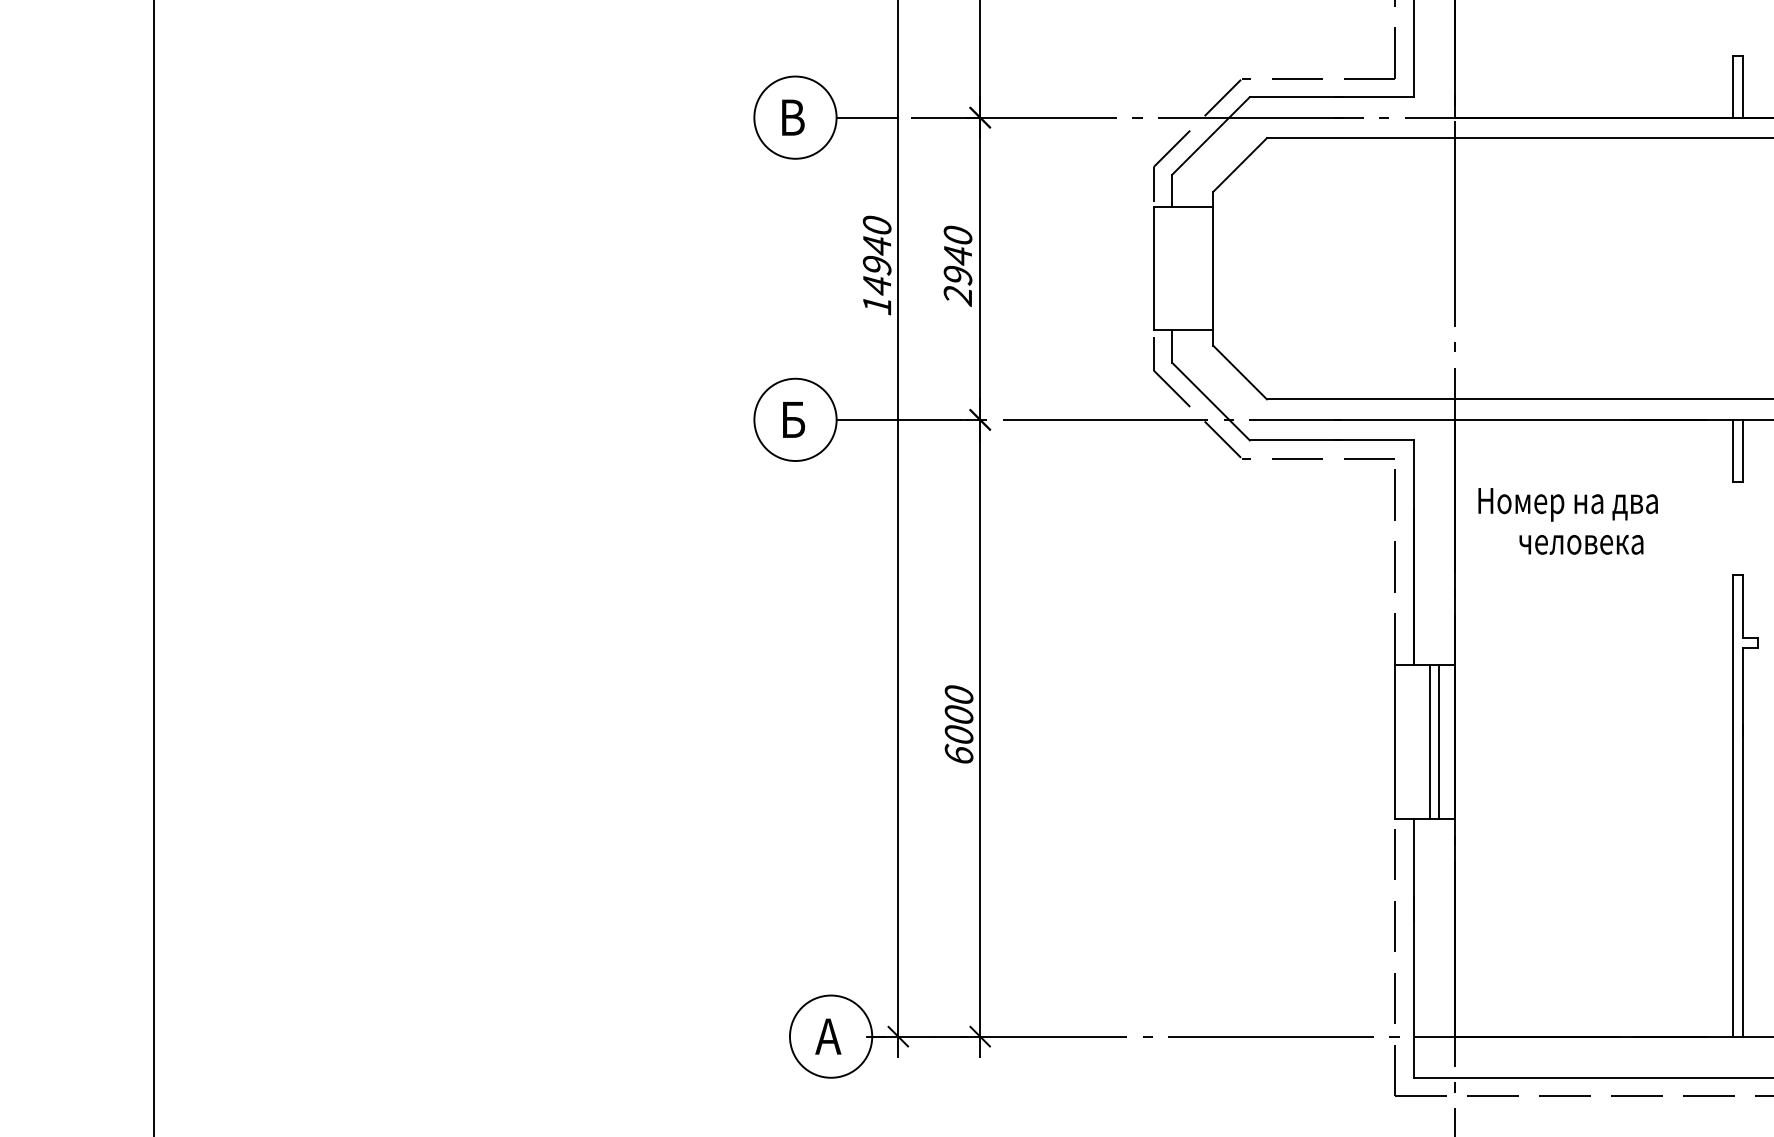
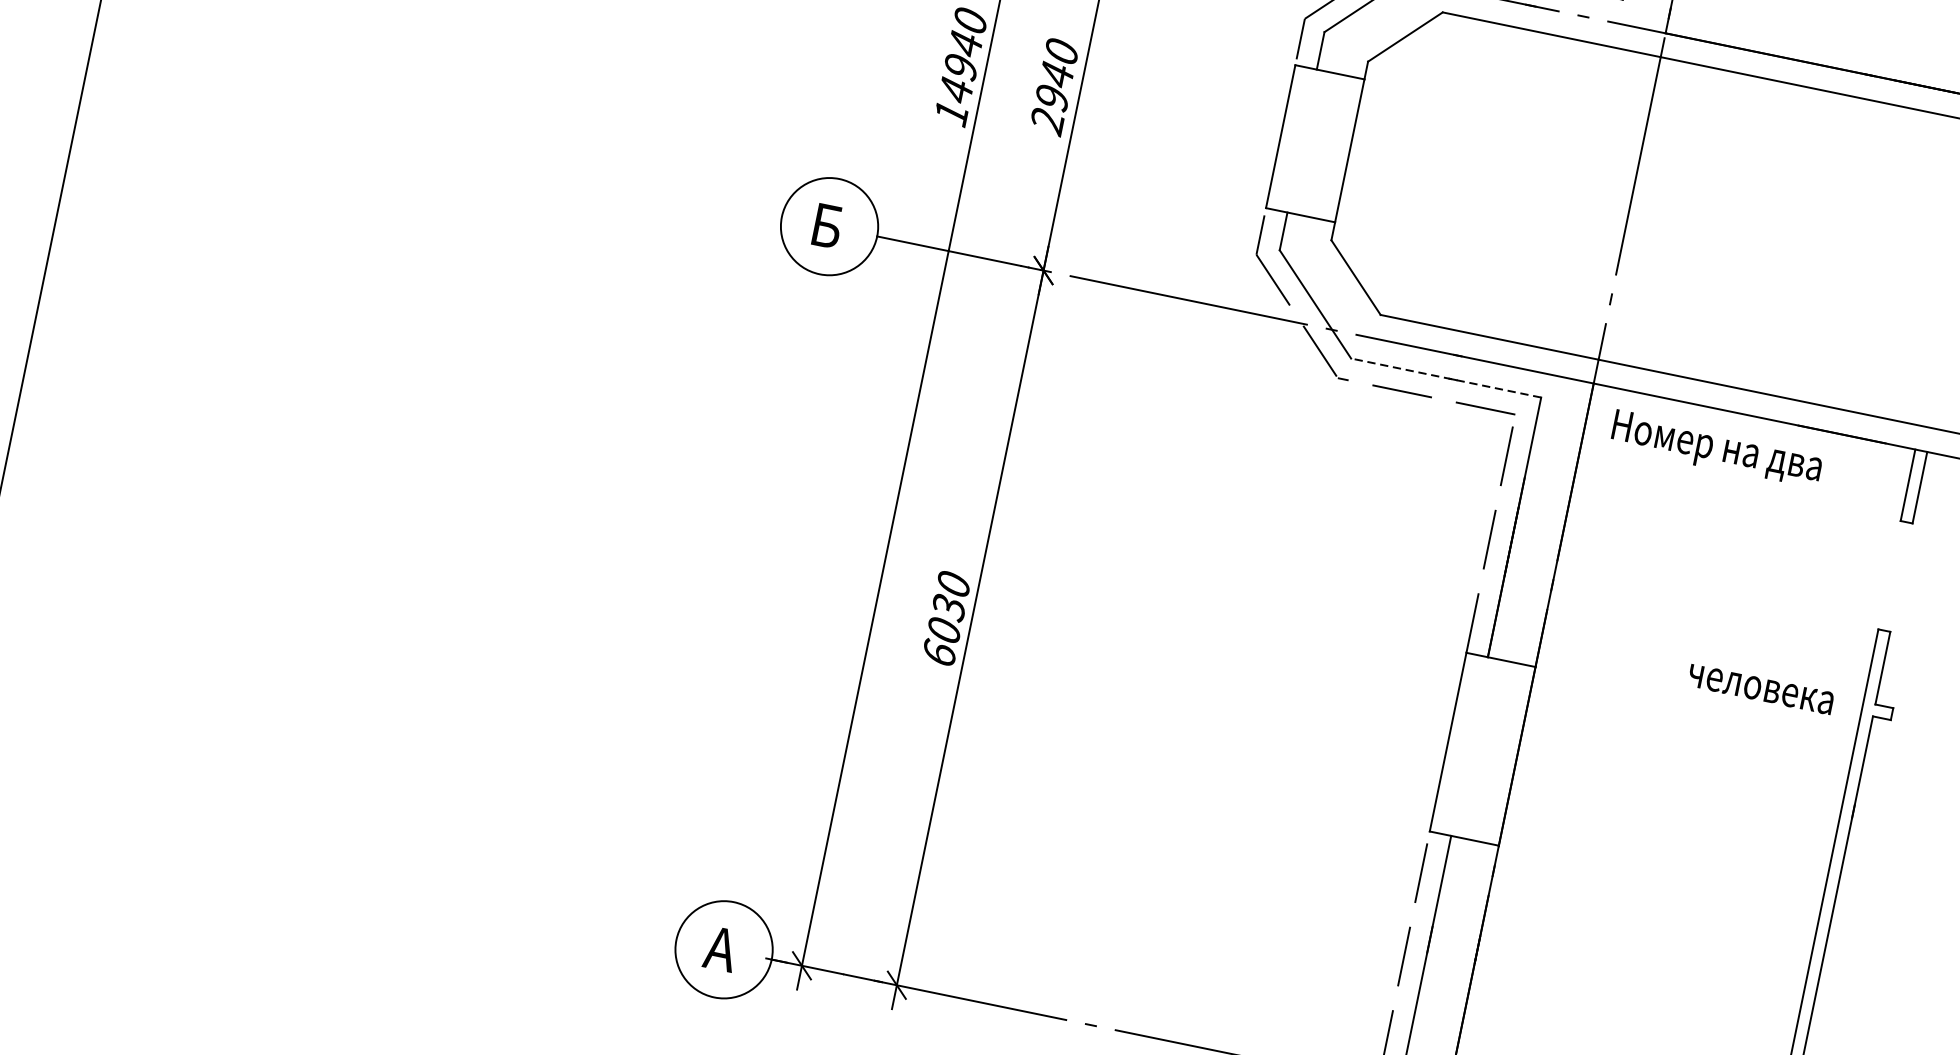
line: (1331, 440) -> (1445, 378), solid -> dashed
text: (1567, 504) -> (1716, 449), moved
text: (1581, 544) -> (1761, 689), moved
text: (958, 715) -> (948, 607), 6000 -> 6030
line: (1430, 741) -> (1488, 750), removed
line: (1438, 741) -> (1498, 752), removed

